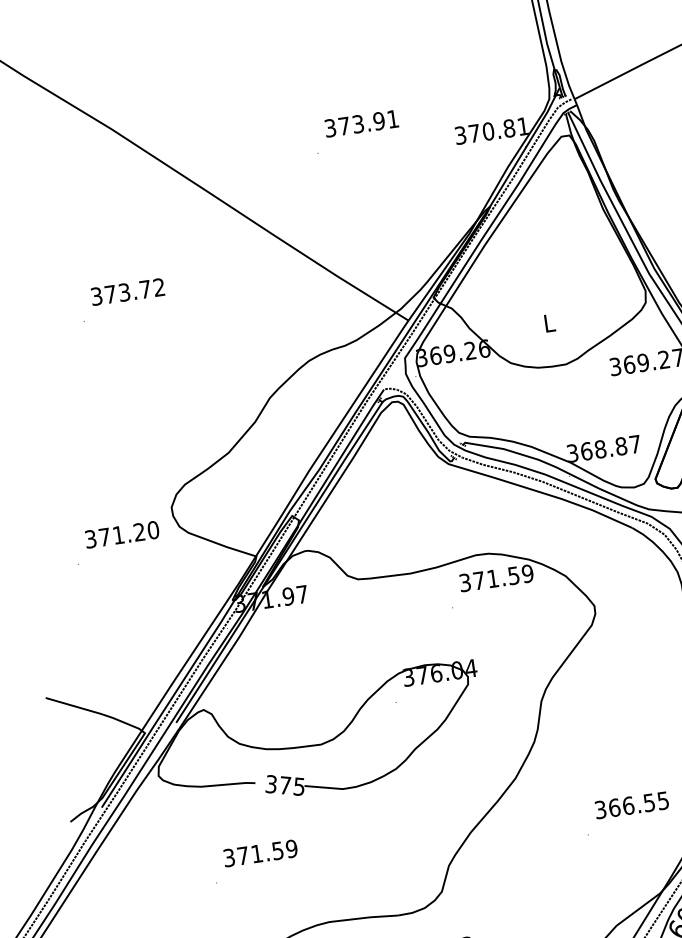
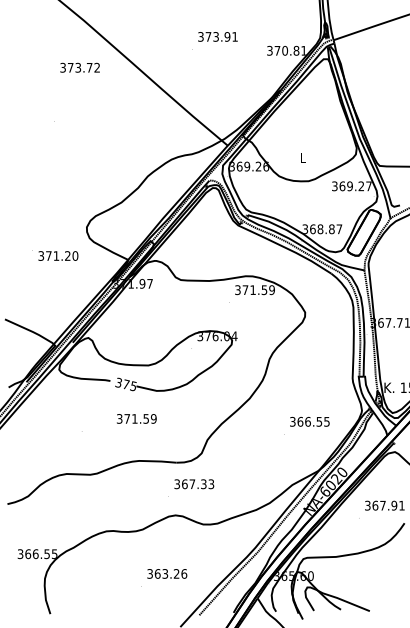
text: (126, 291) -> (79, 67), moved
text: (122, 533) -> (58, 255), moved
text: (259, 852) -> (136, 418), moved

